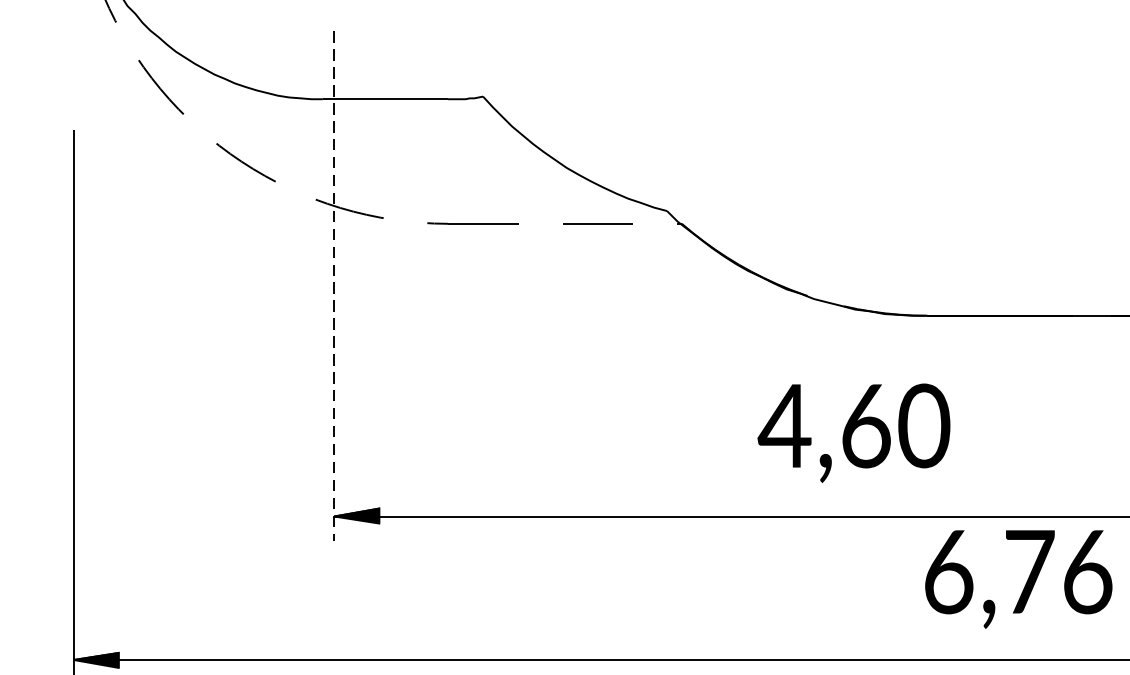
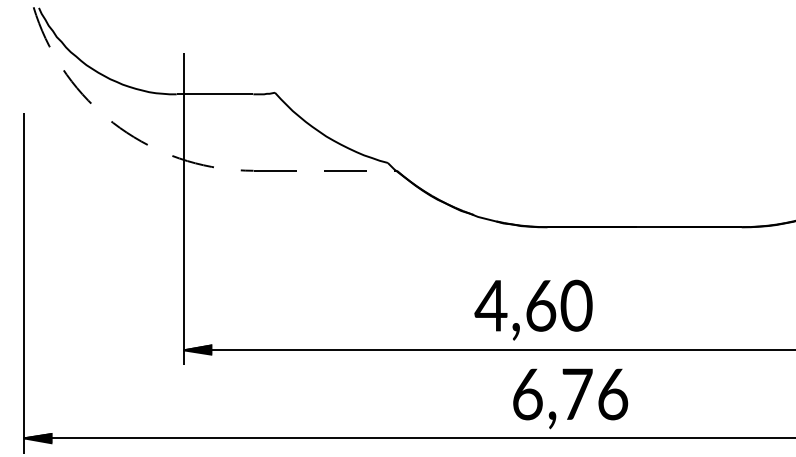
line: (333, 286) -> (183, 209), dashed -> solid
text: (853, 432) -> (533, 309), moved
text: (1018, 578) -> (570, 398), moved

